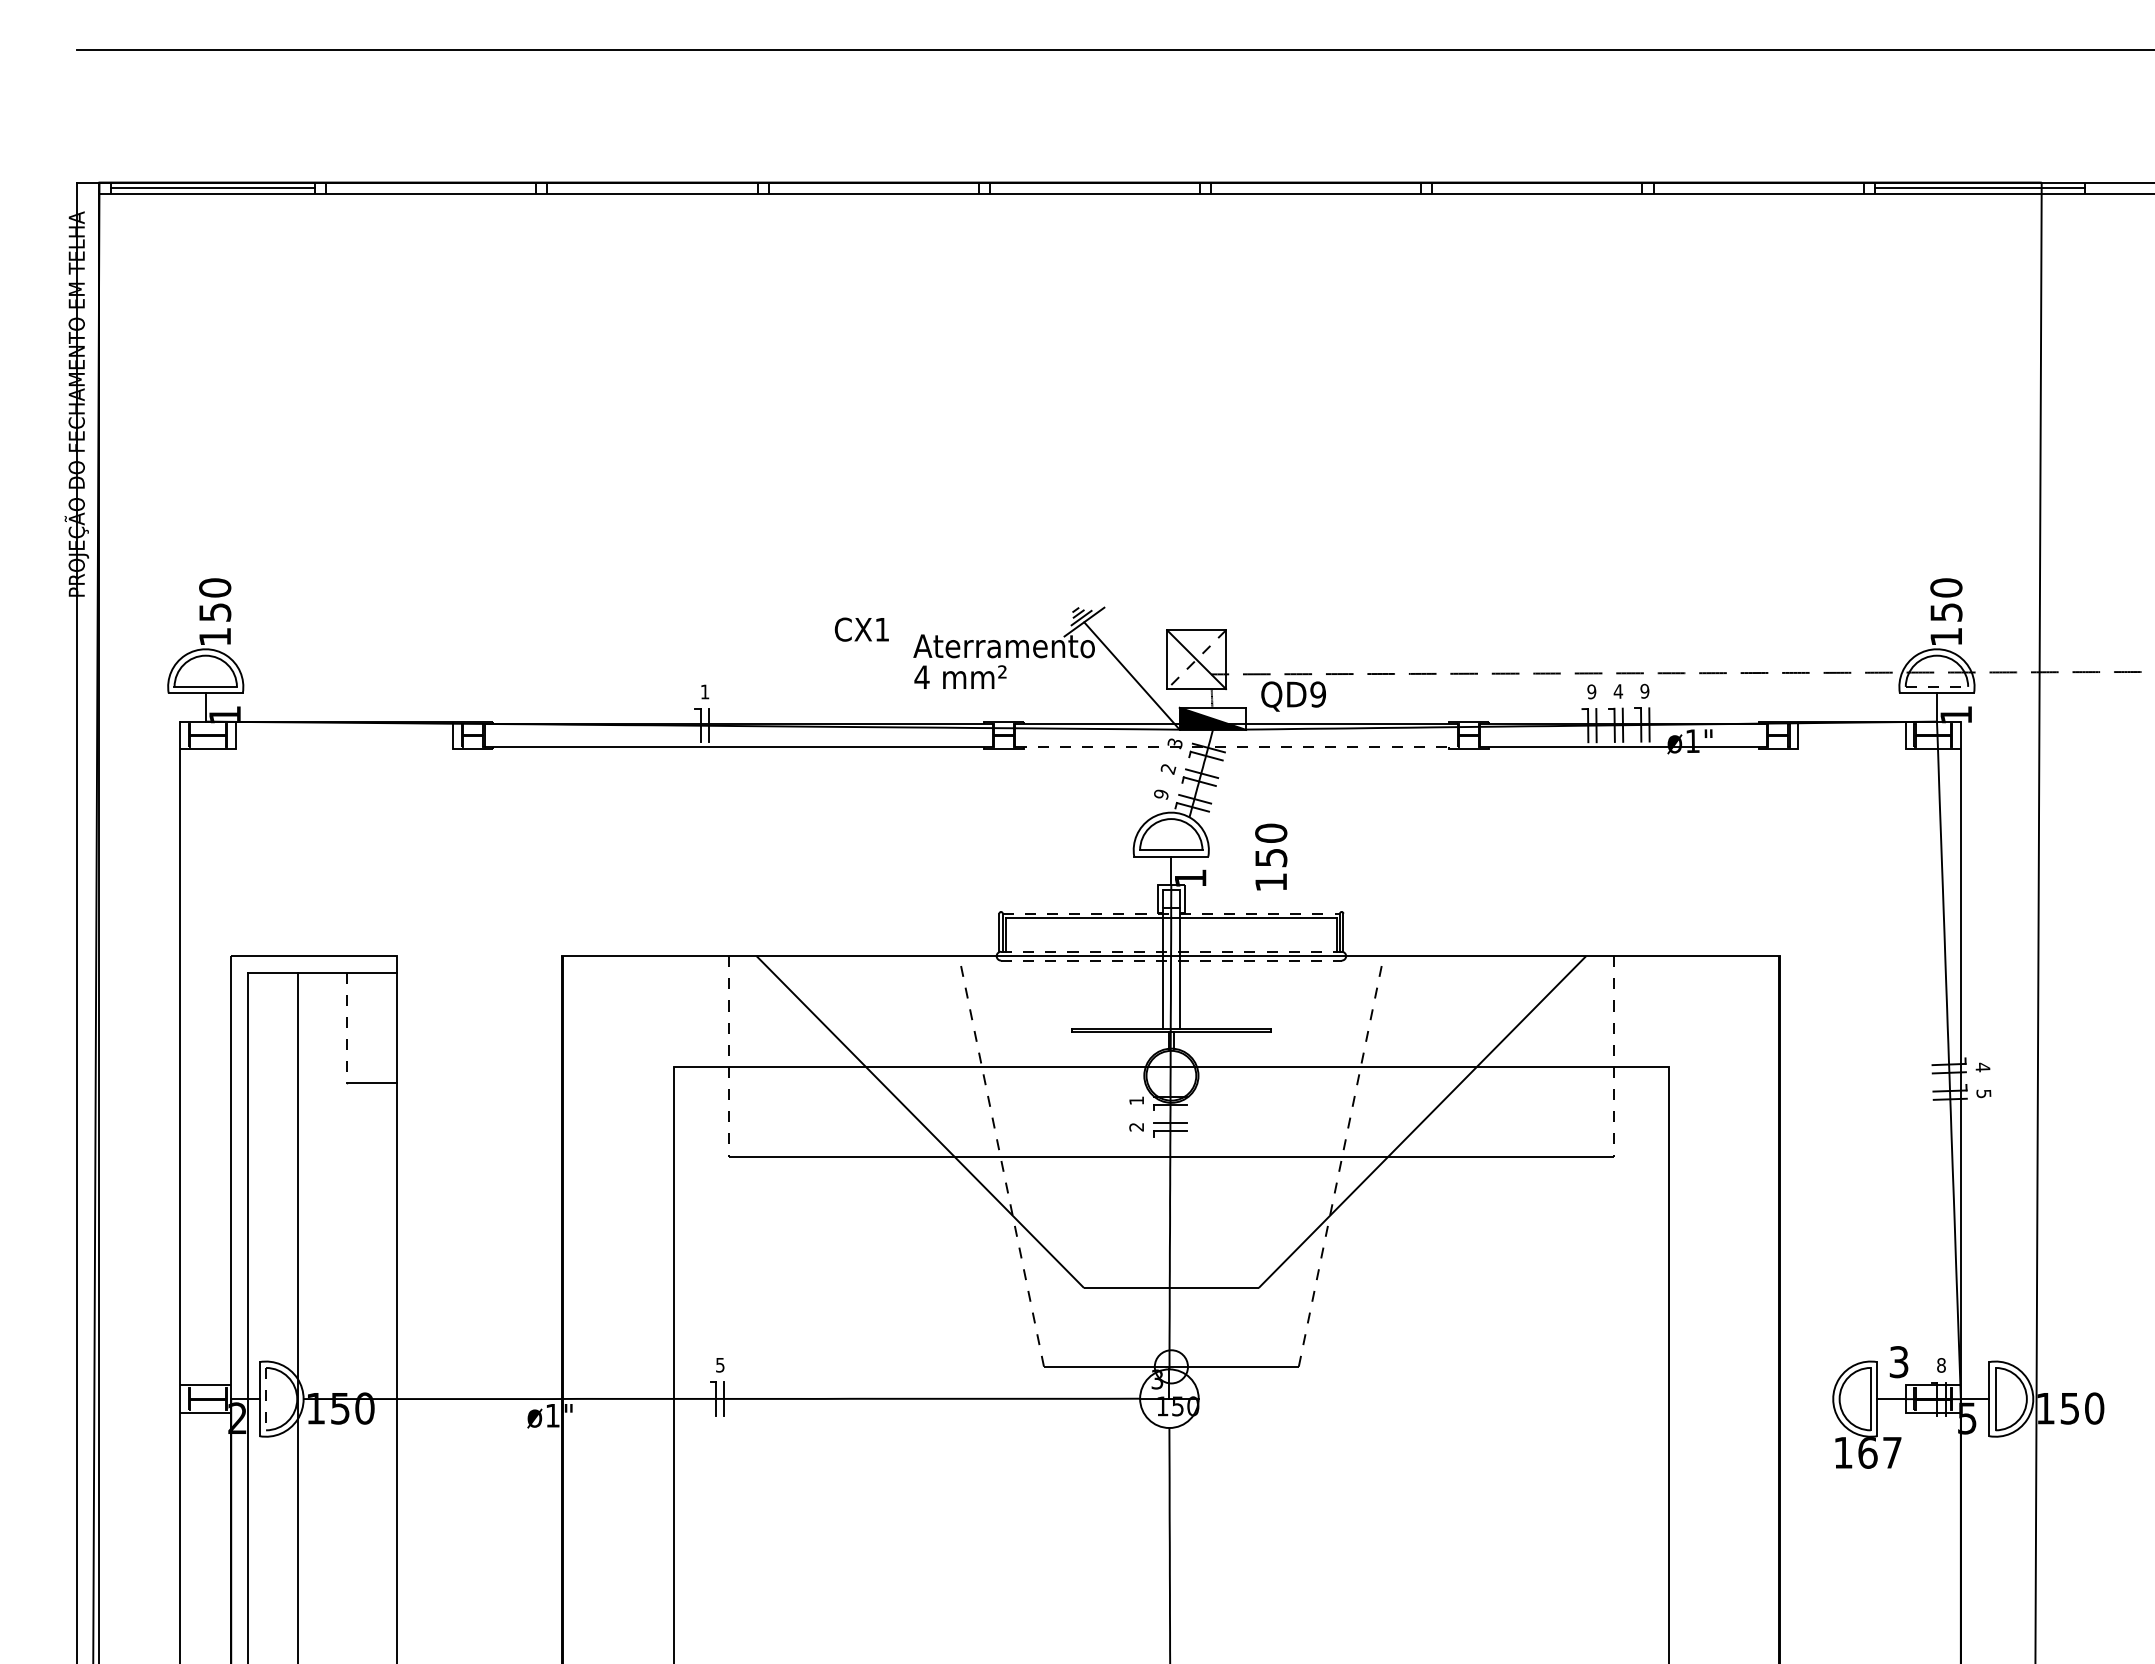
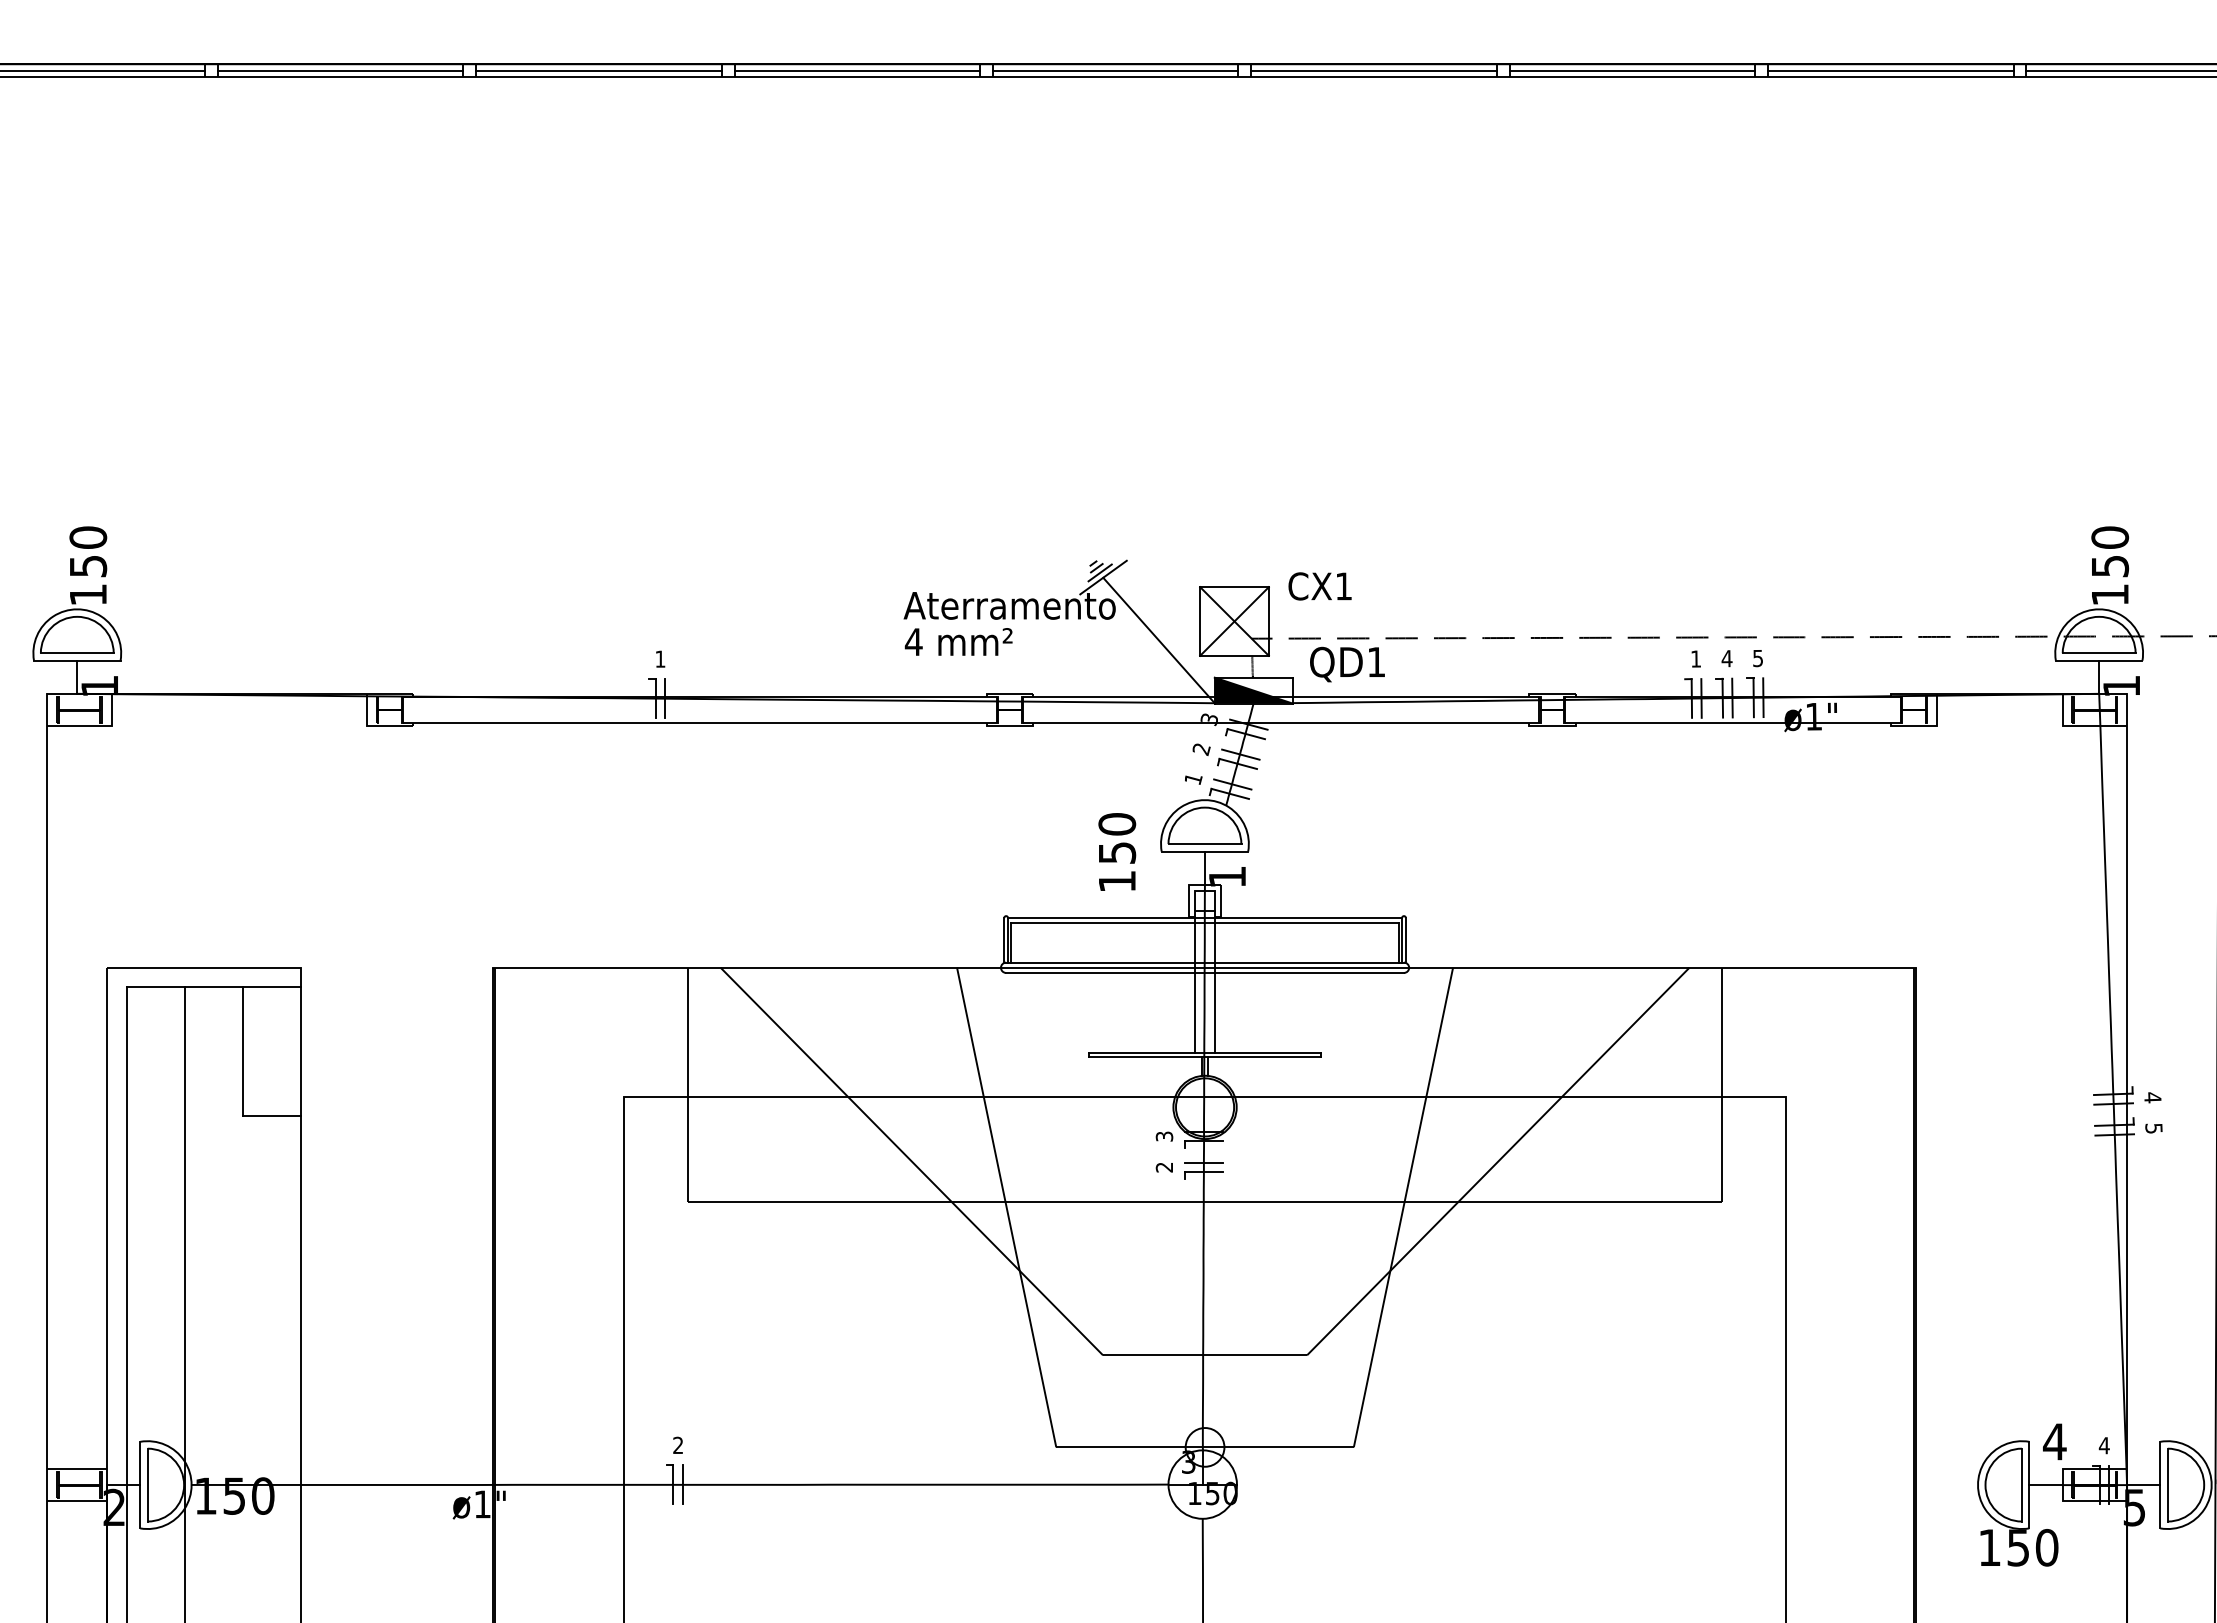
line: (431, 188) -> (340, 71), added
line: (652, 188) -> (599, 71), added
line: (873, 188) -> (857, 71), added
line: (1094, 188) -> (1115, 71), added
line: (1316, 188) -> (1374, 71), added
line: (1537, 188) -> (1632, 71), added
line: (1758, 188) -> (1890, 71), added
text: (861, 629) -> (1319, 586), moved
line: (1196, 659) -> (1234, 621), dashed -> solid
line: (1937, 686) -> (2099, 652), dashed -> solid
text: (1644, 690) -> (1757, 657), 9 -> 5
text: (1591, 691) -> (1695, 658), 9 -> 1
text: (1317, 694) -> (1375, 662), QD9 -> QD1
line: (1236, 746) -> (1281, 722), dashed -> solid
text: (1161, 794) -> (1193, 778), 9 -> 1
text: (1271, 856) -> (1117, 851), moved
line: (1171, 913) -> (1205, 917), dashed -> solid
line: (1171, 951) -> (1205, 962), dashed -> solid
line: (1171, 960) -> (1205, 972), dashed -> solid
line: (347, 1028) -> (242, 1052), dashed -> solid
line: (729, 1056) -> (688, 1084), dashed -> solid
line: (1613, 1056) -> (1721, 1084), dashed -> solid
text: (1136, 1100) -> (1164, 1136), 1 -> 3
line: (1001, 1161) -> (1006, 1207), dashed -> solid
line: (1341, 1161) -> (1403, 1207), dashed -> solid
text: (1898, 1362) -> (2054, 1442), 3 -> 4
text: (720, 1364) -> (678, 1444), 5 -> 2
text: (1941, 1365) -> (2104, 1445), 8 -> 4
line: (266, 1399) -> (148, 1485), dashed -> solid
text: (1880, 1452) -> (2033, 1547), 167 -> 150

